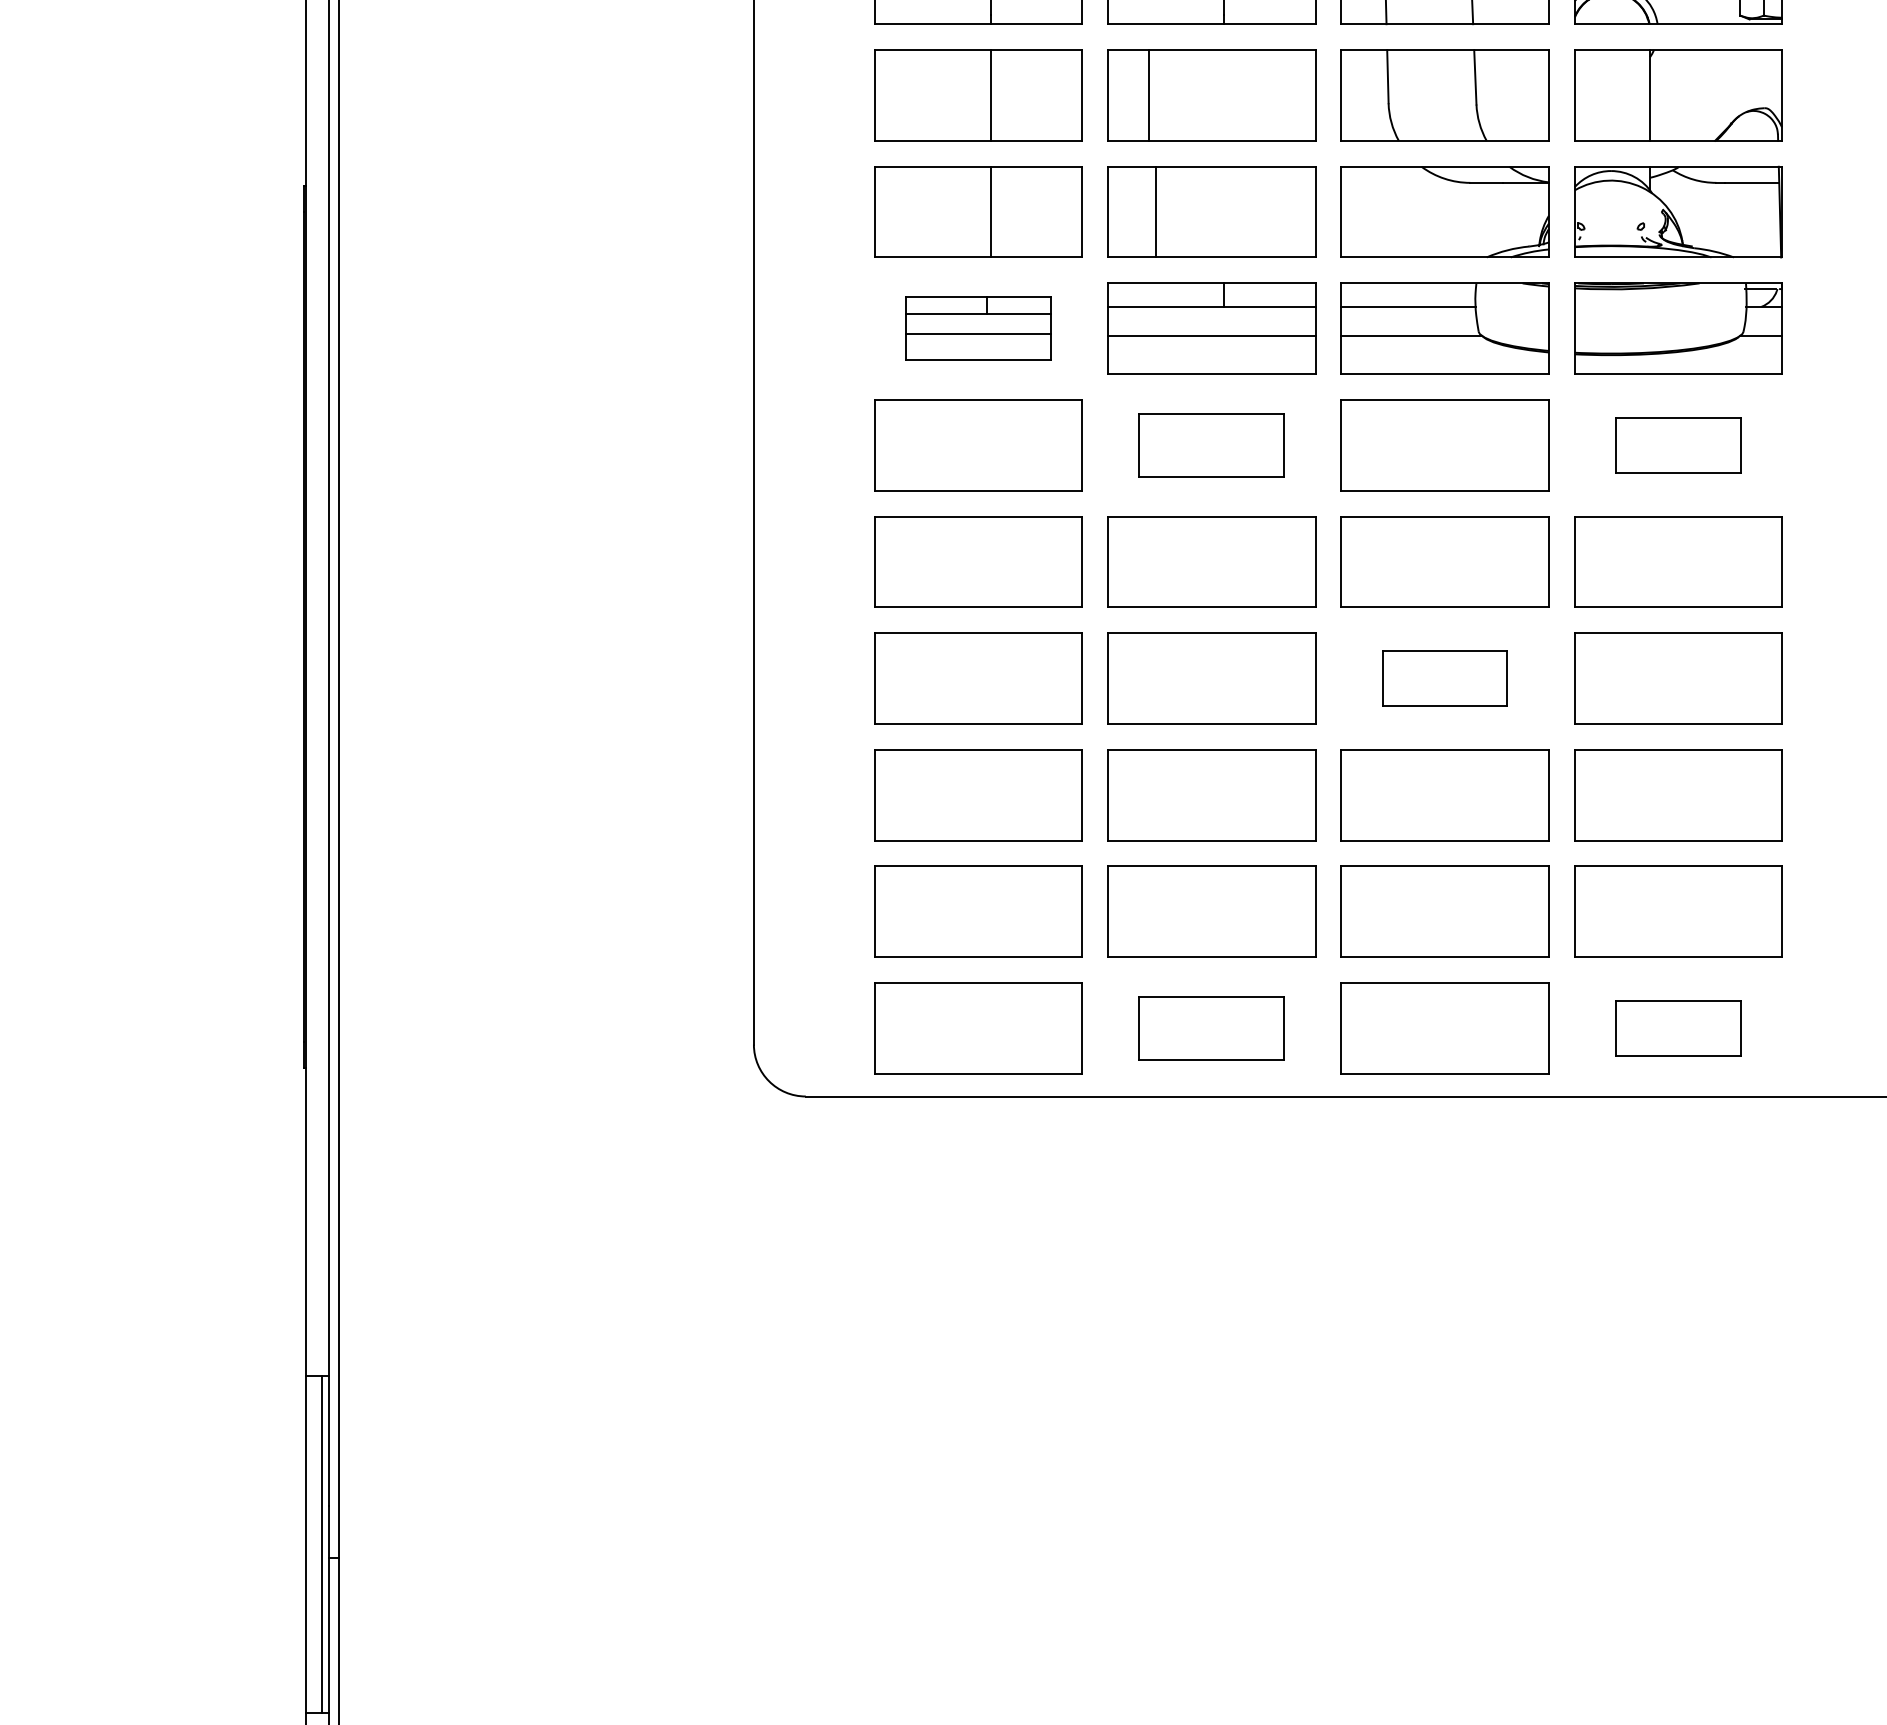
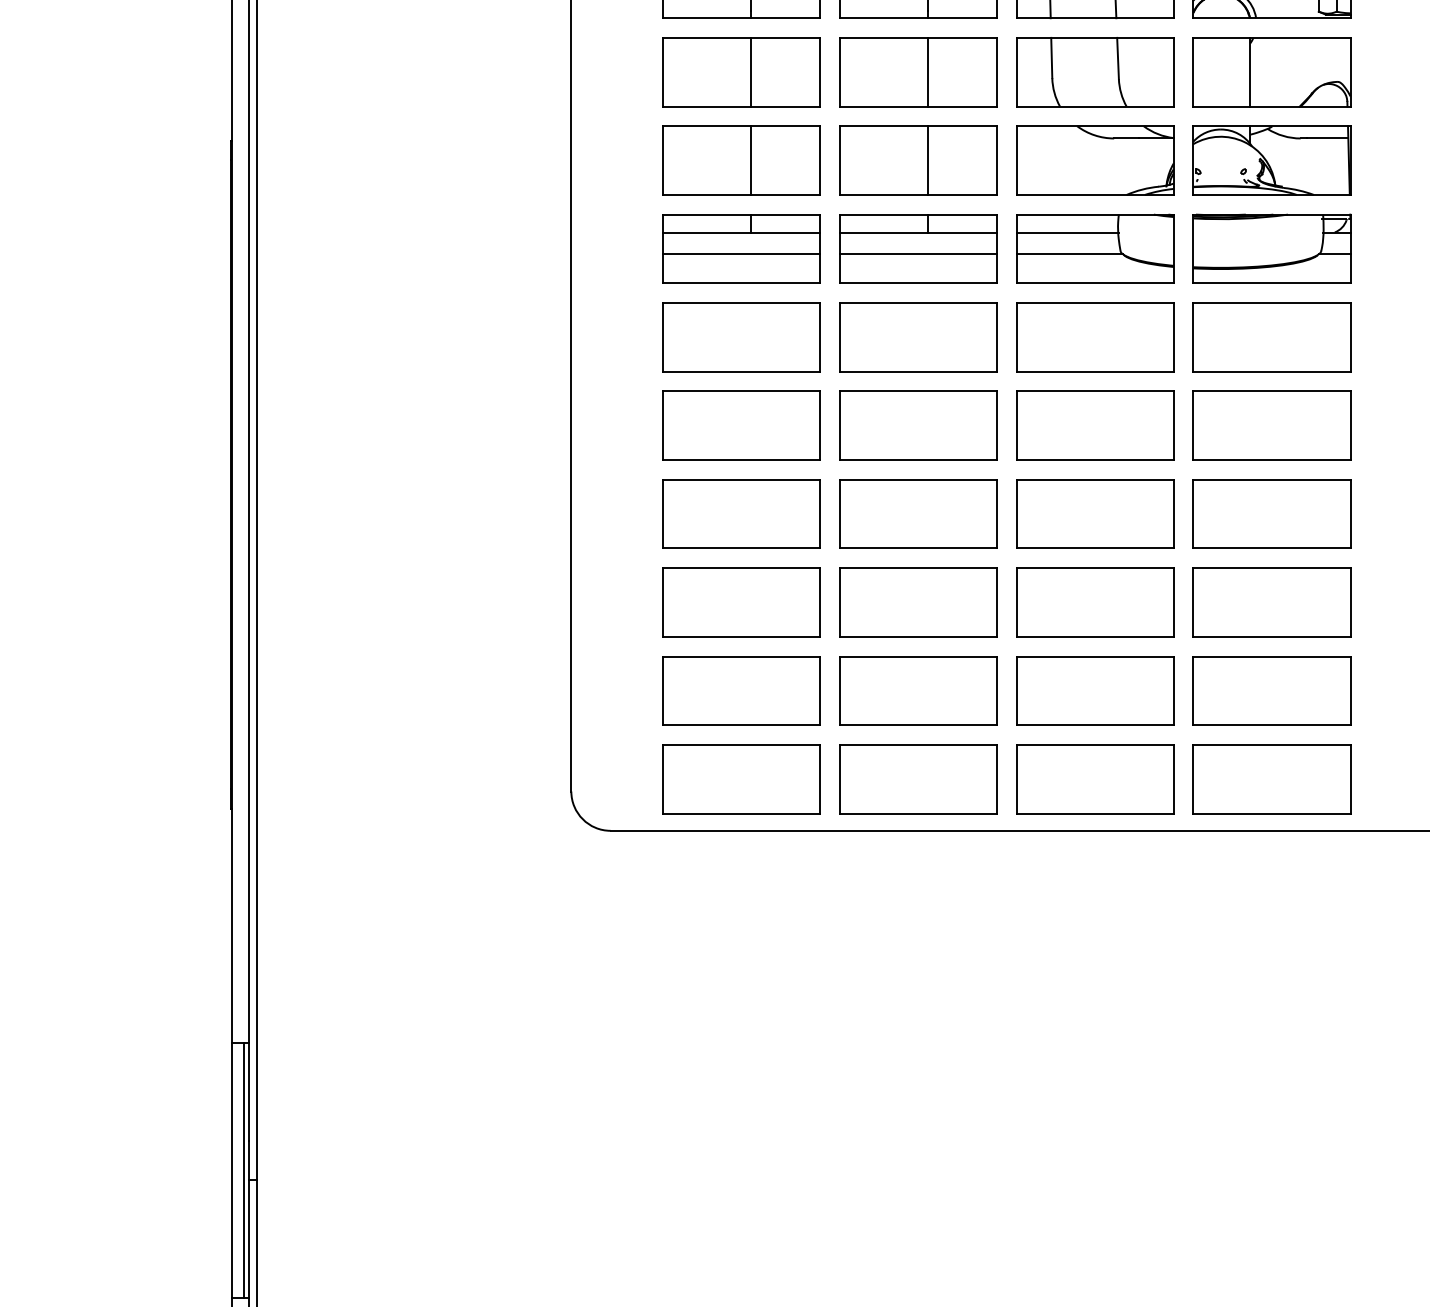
line: (1149, 95) -> (927, 72), moved
line: (1156, 211) -> (927, 160), moved
part: (978, 328) -> (741, 248), size x1.43
part: (1211, 445) -> (918, 337), size x1.43
part: (1678, 445) -> (1271, 337), size x1.67
part: (1444, 678) -> (1094, 514), size x1.67
part: (1211, 1028) -> (918, 779), size x1.43
part: (1678, 1028) -> (1271, 779), size x1.67

